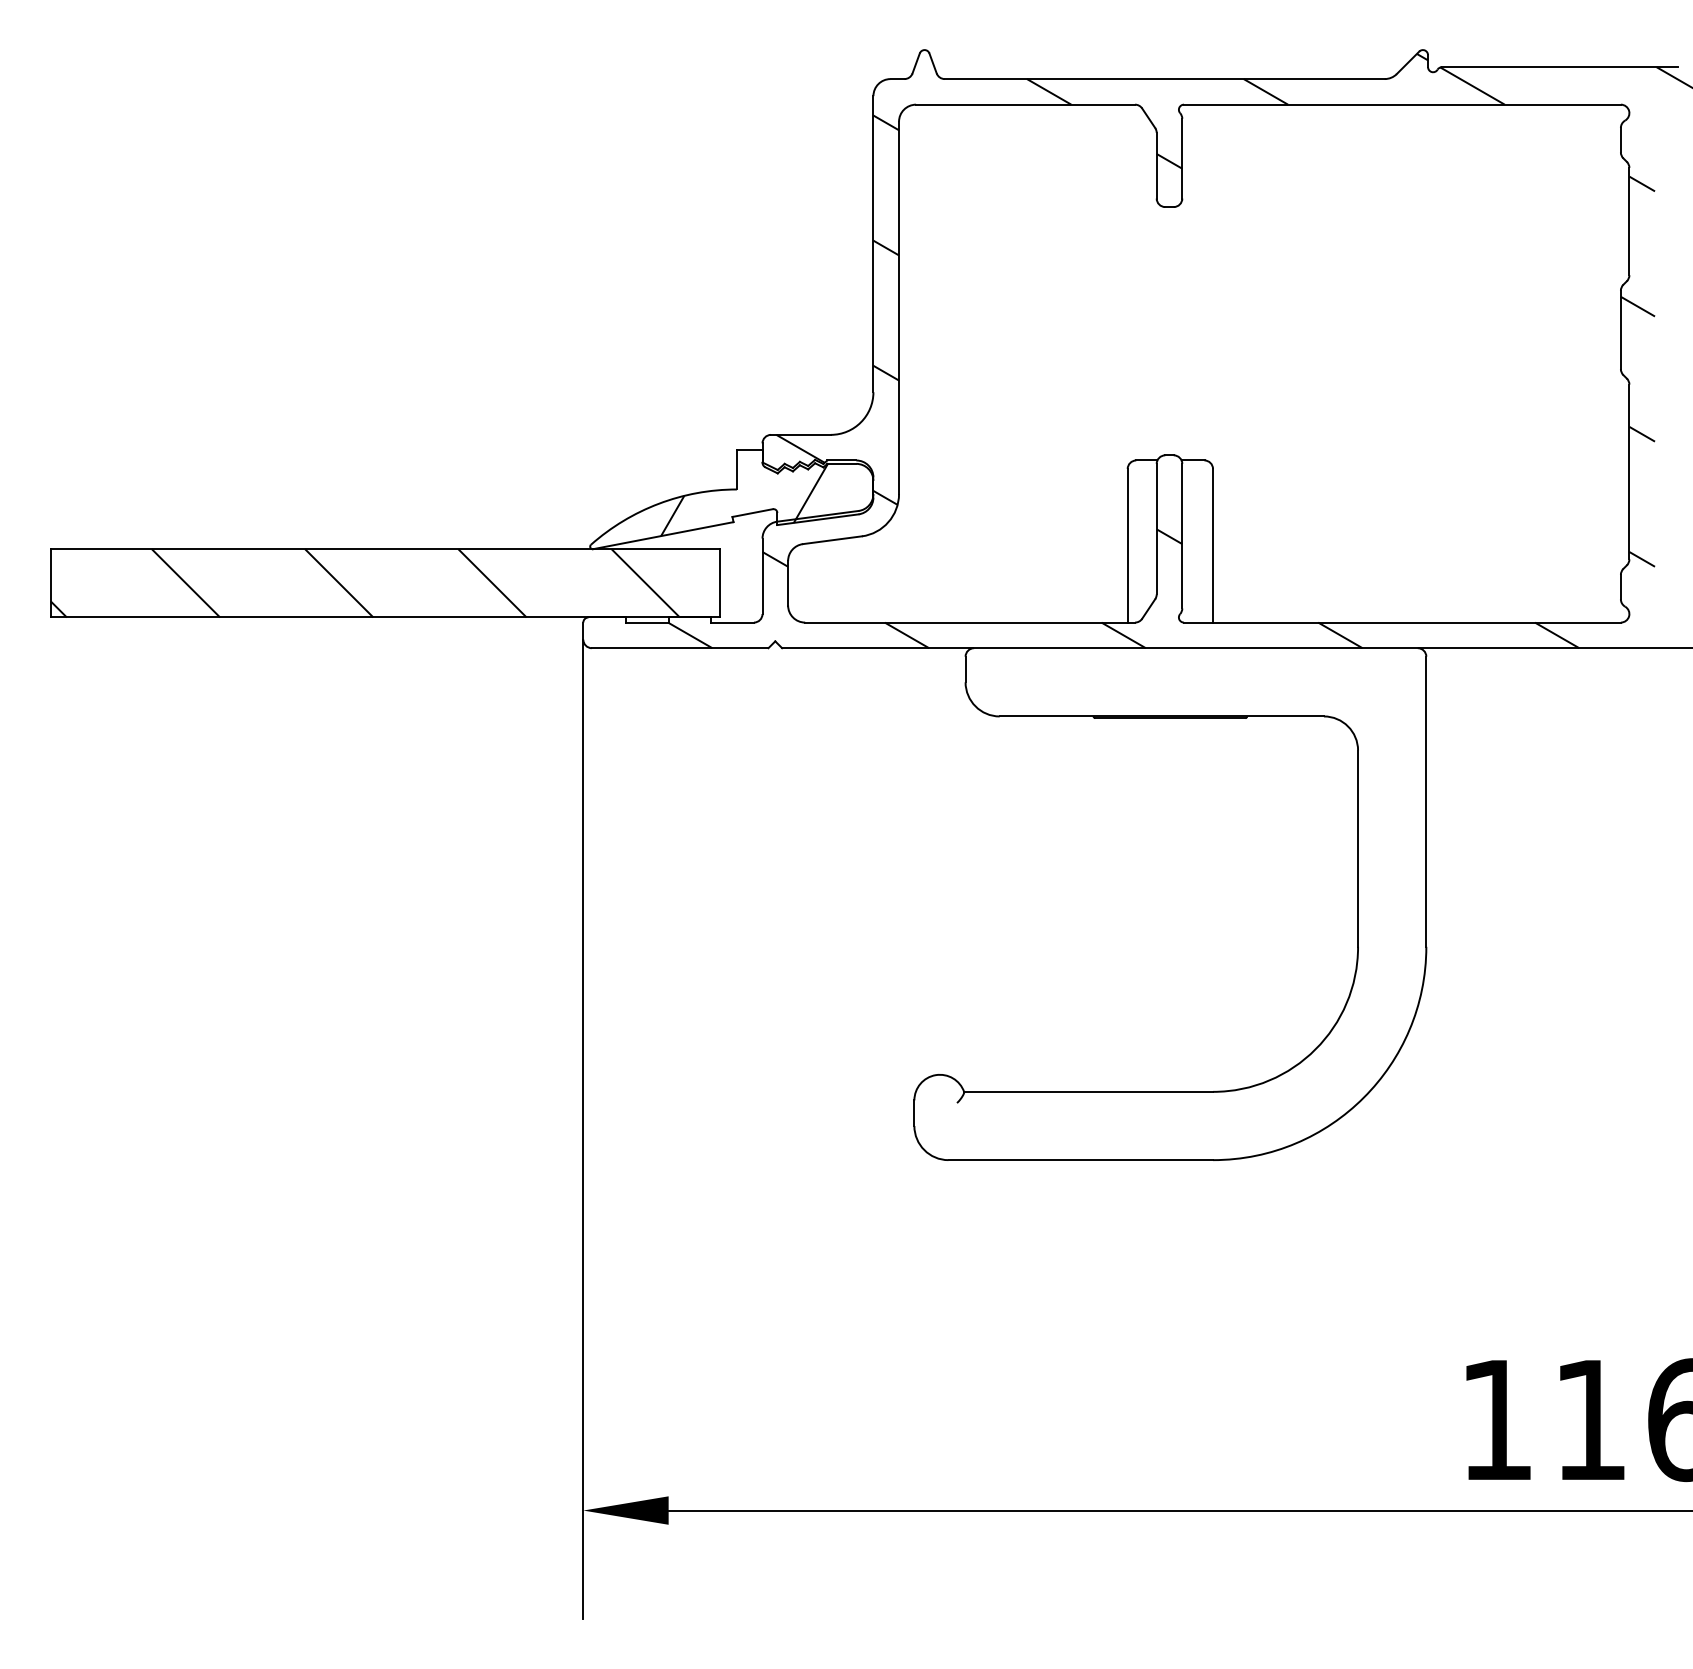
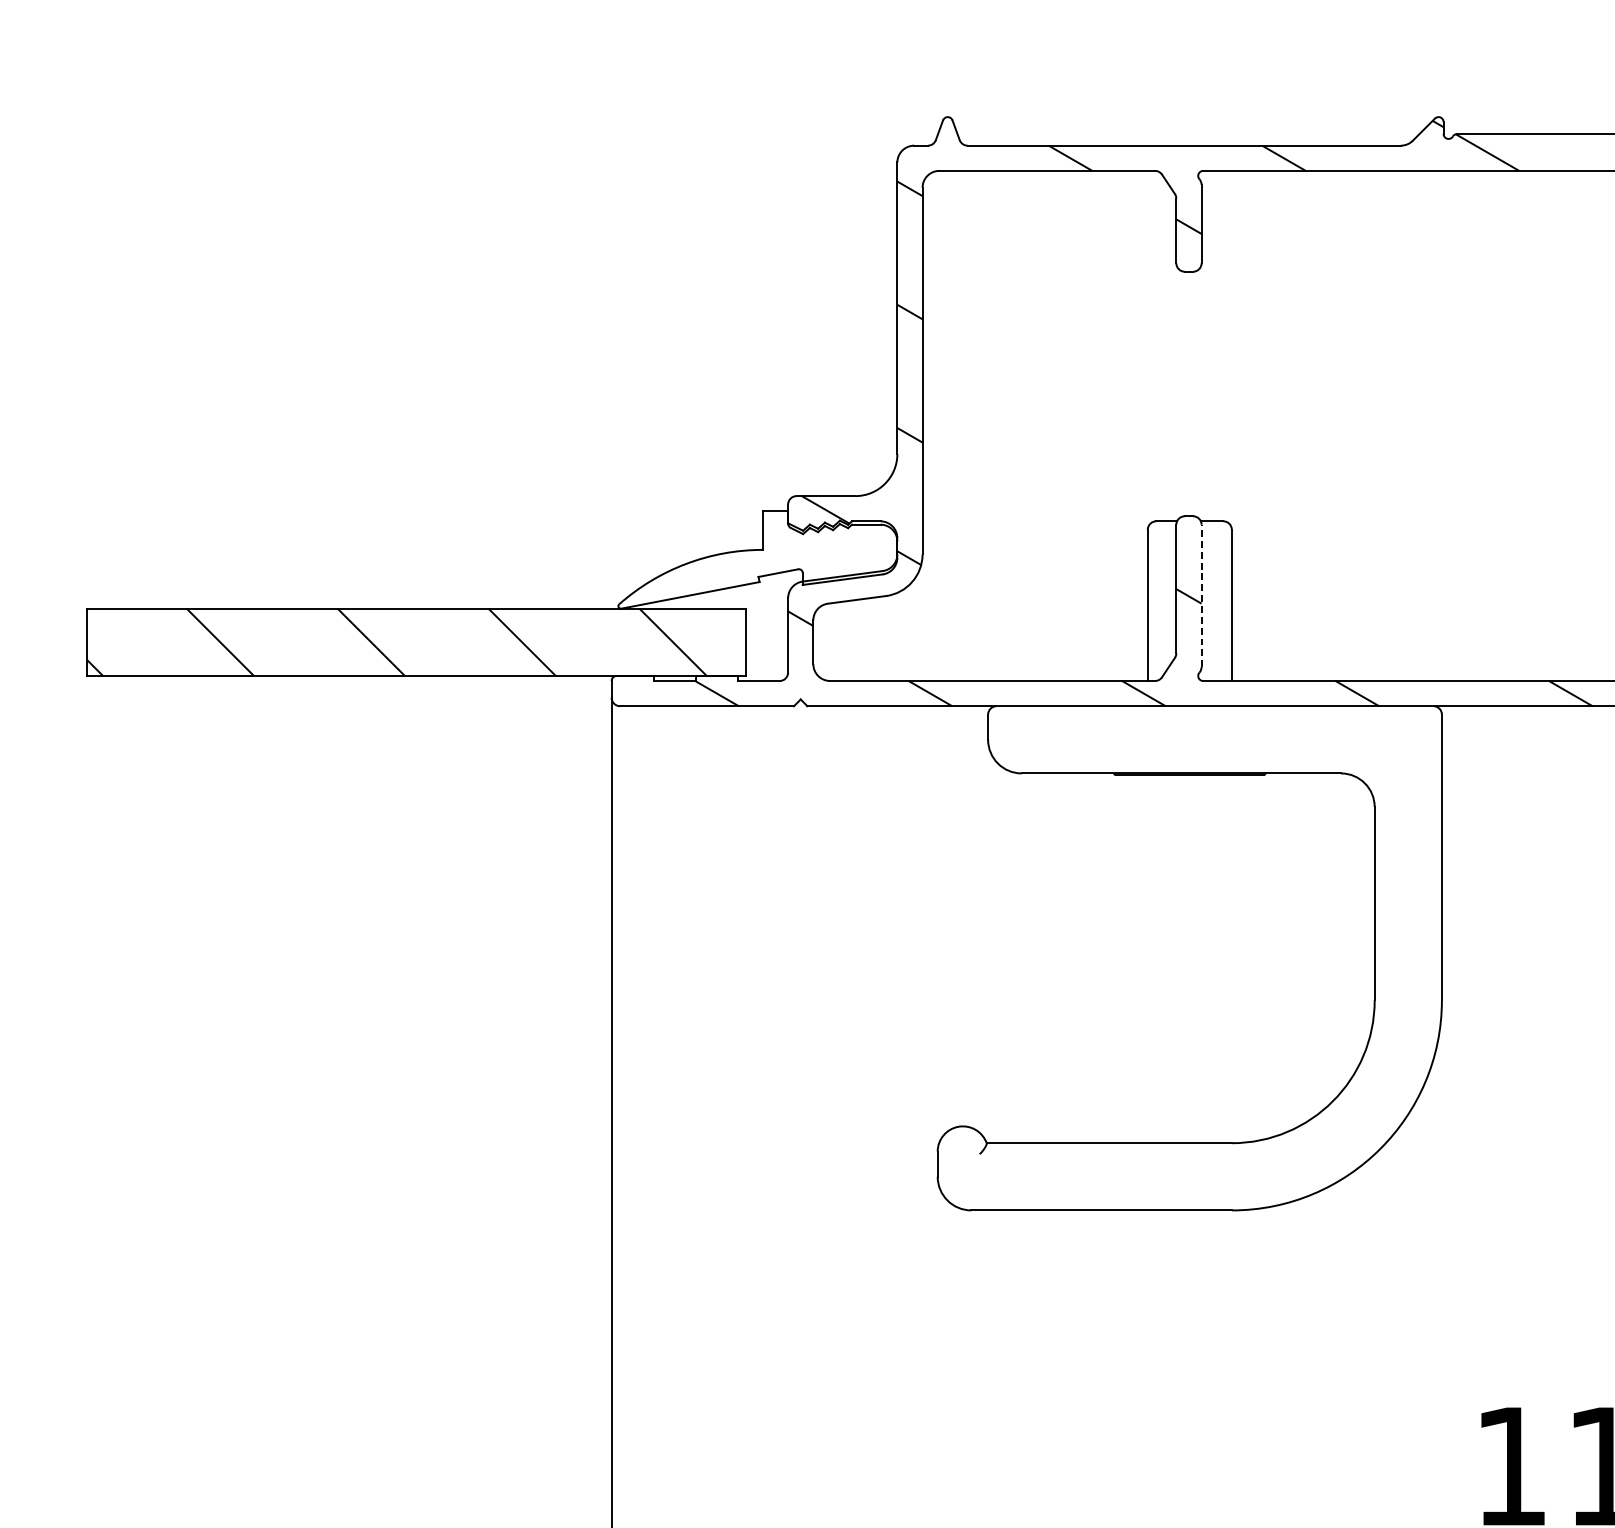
hatch: (744, 499) -> (770, 559), removed
line: (1182, 535) -> (1201, 595), solid -> dashed

